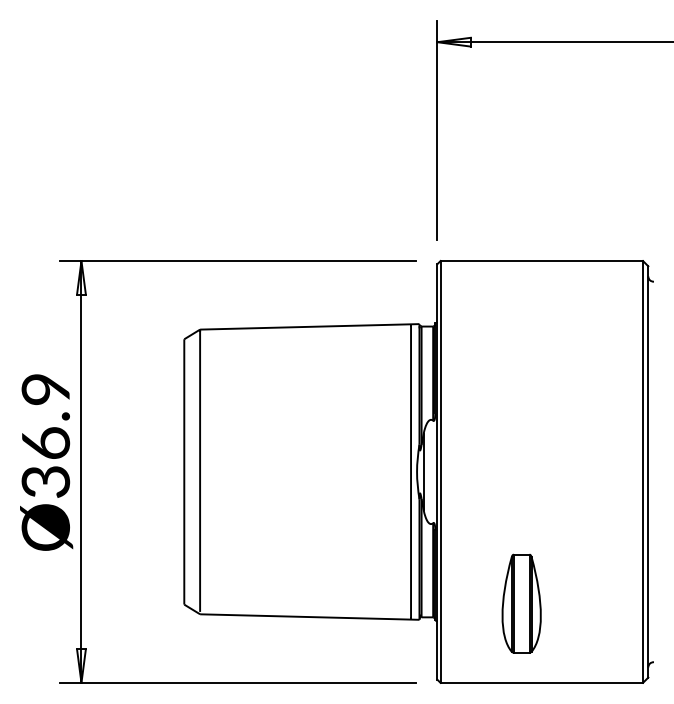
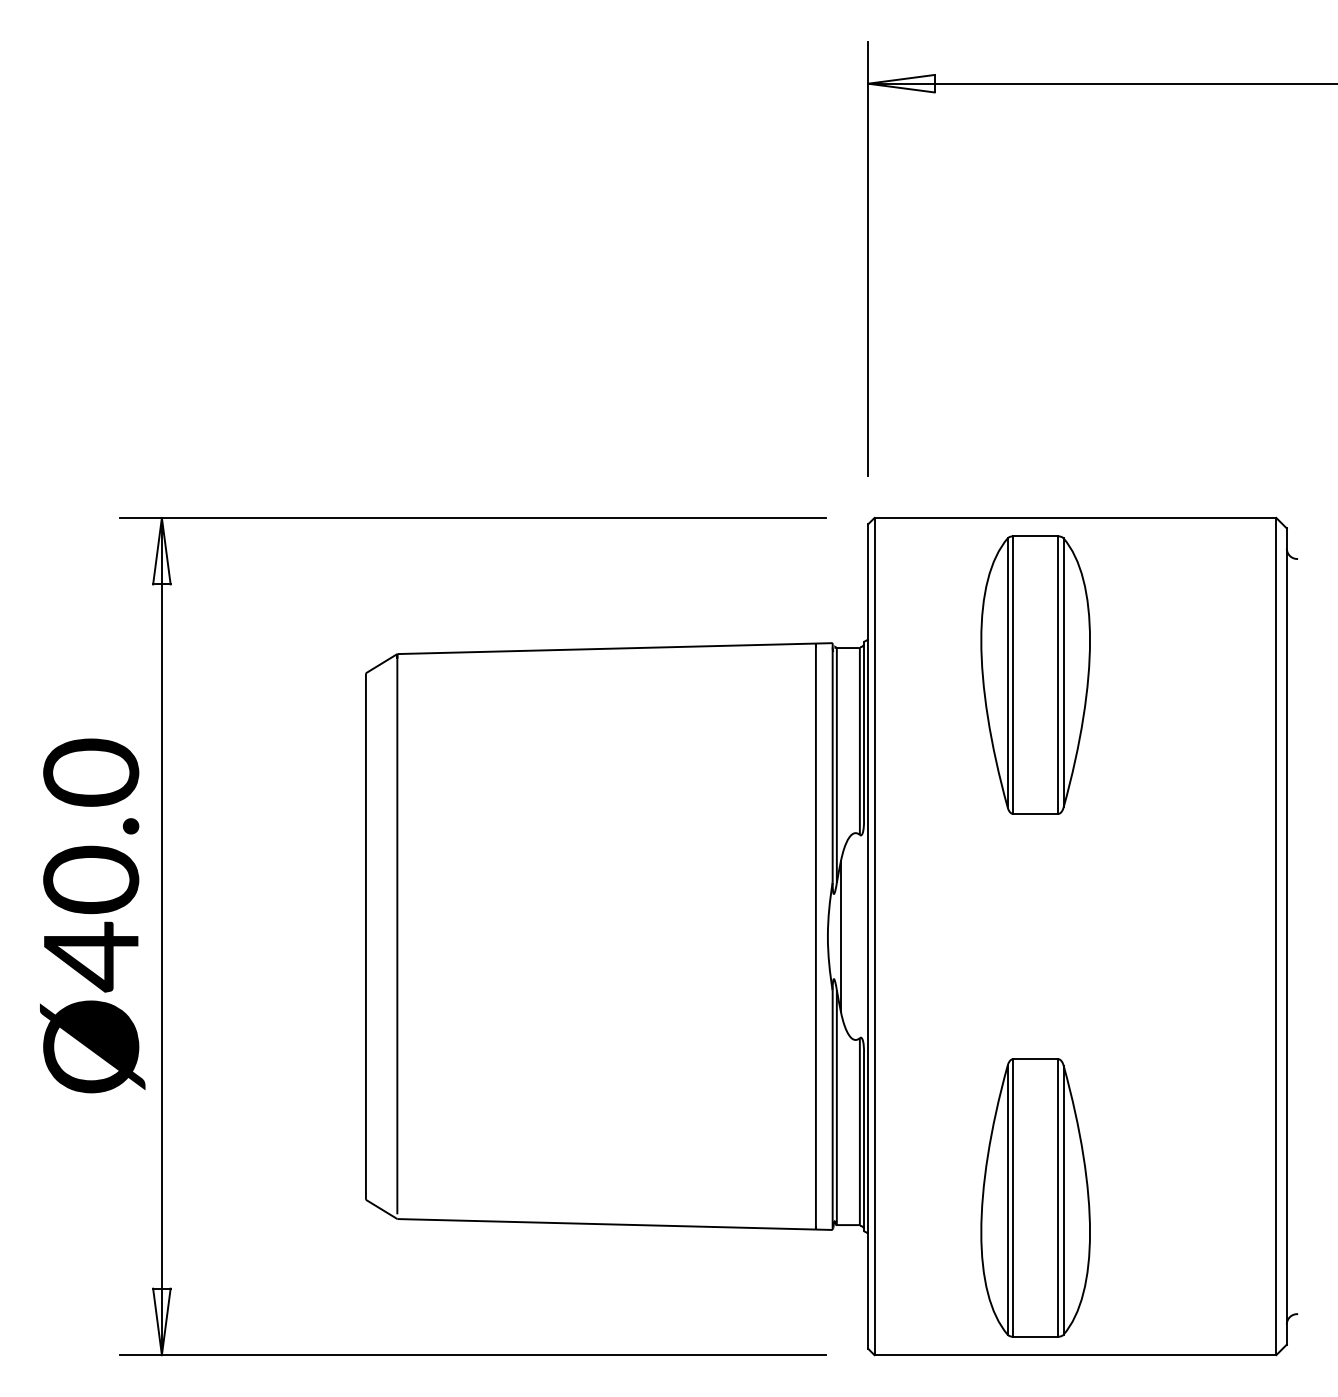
part: (521, 339) -> (1035, 673), added
text: (45, 436) -> (90, 866), Ø36.9 -> Ø40.0
part: (521, 603) -> (1035, 1197), size x1.43

